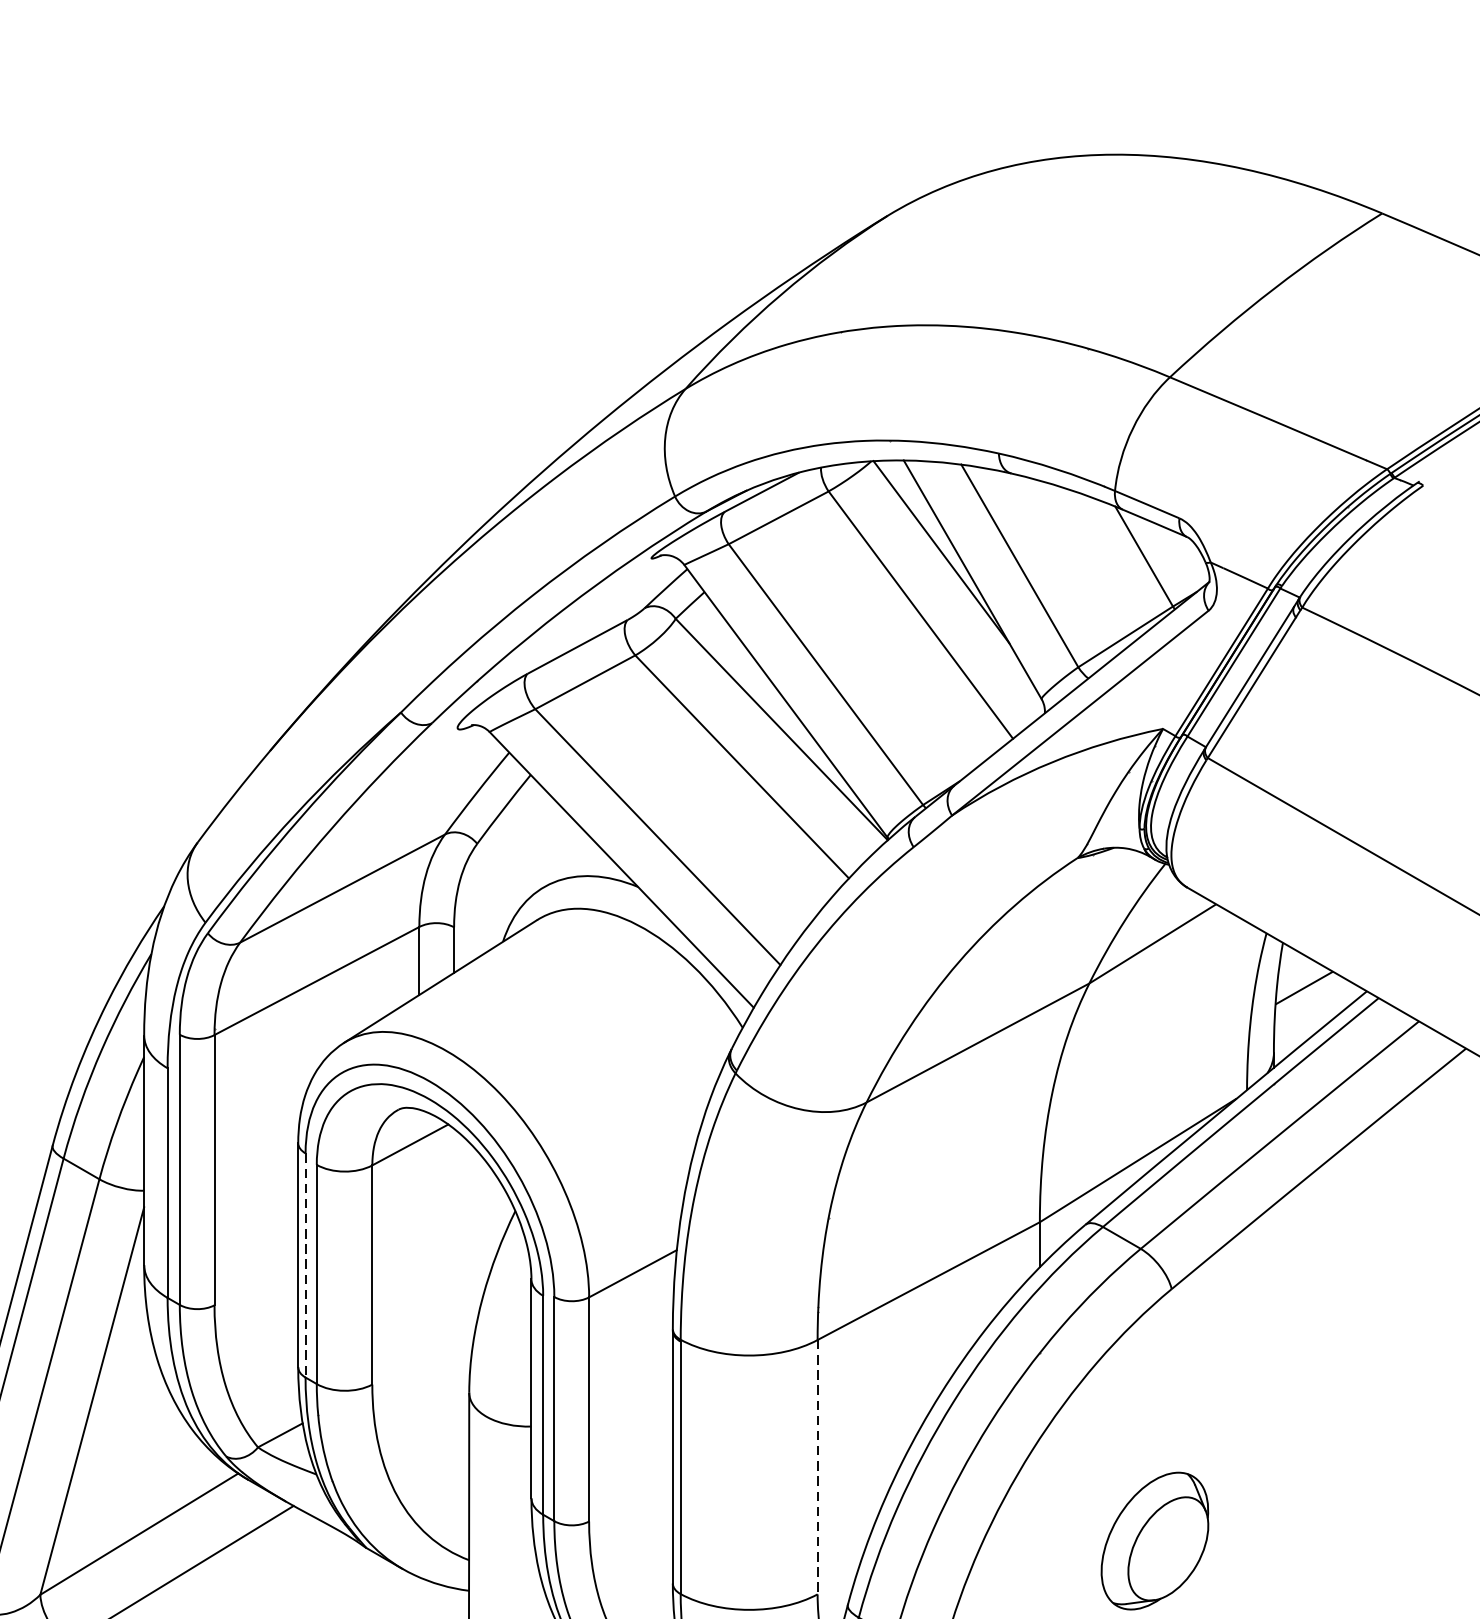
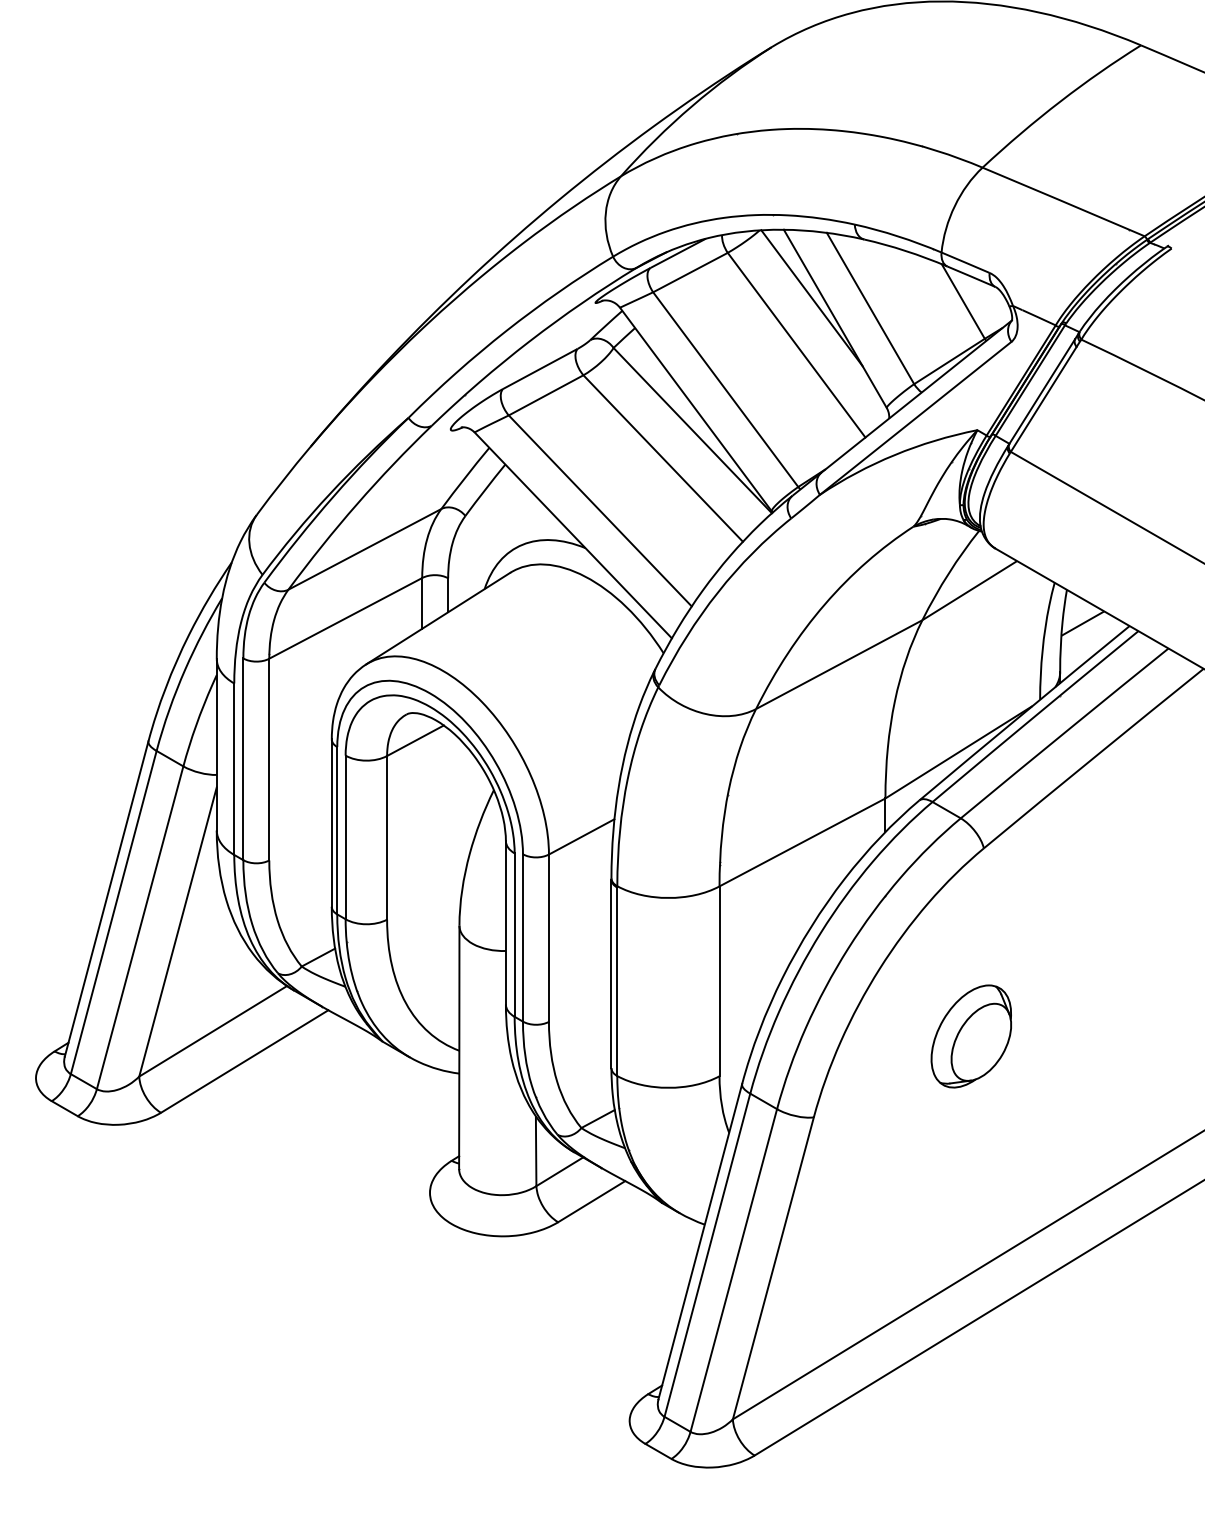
line: (305, 1265) -> (337, 830), dashed -> solid
line: (817, 1467) -> (719, 981), dashed -> solid

